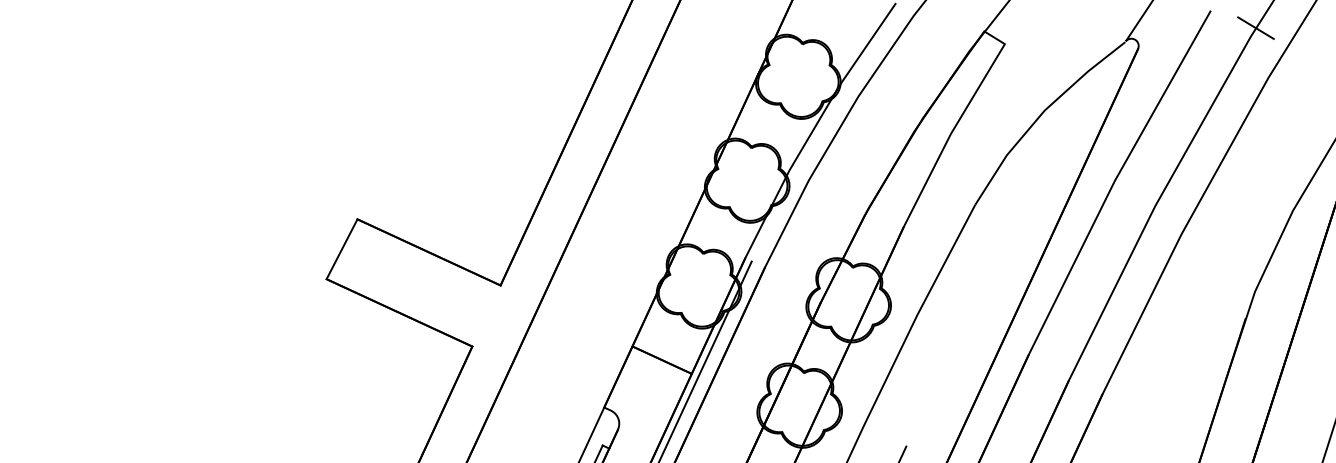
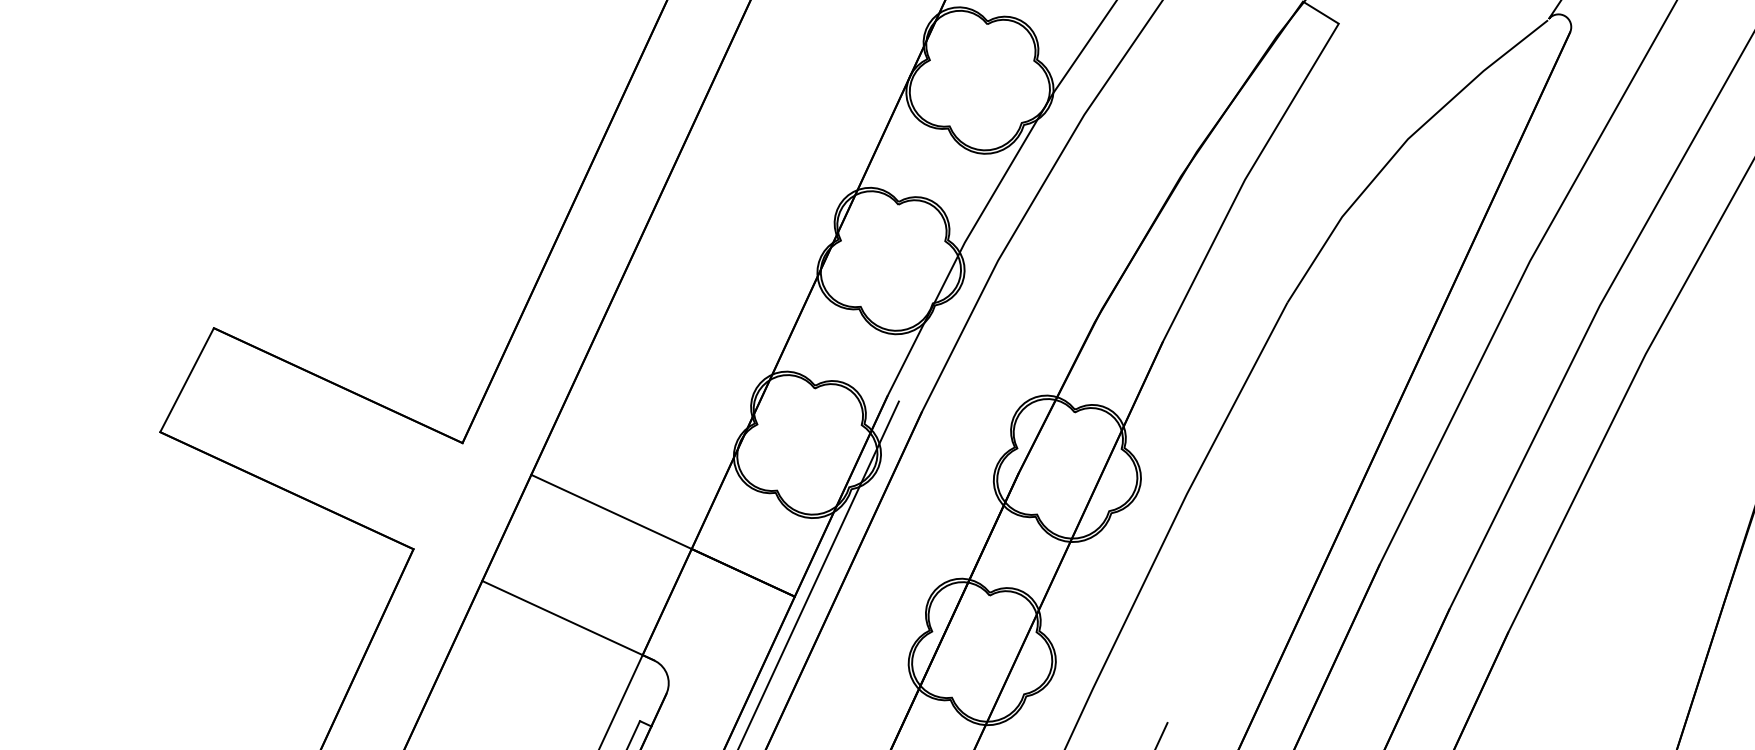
line: (615, 338) -> (662, 535), added
line: (560, 387) -> (566, 620), added

